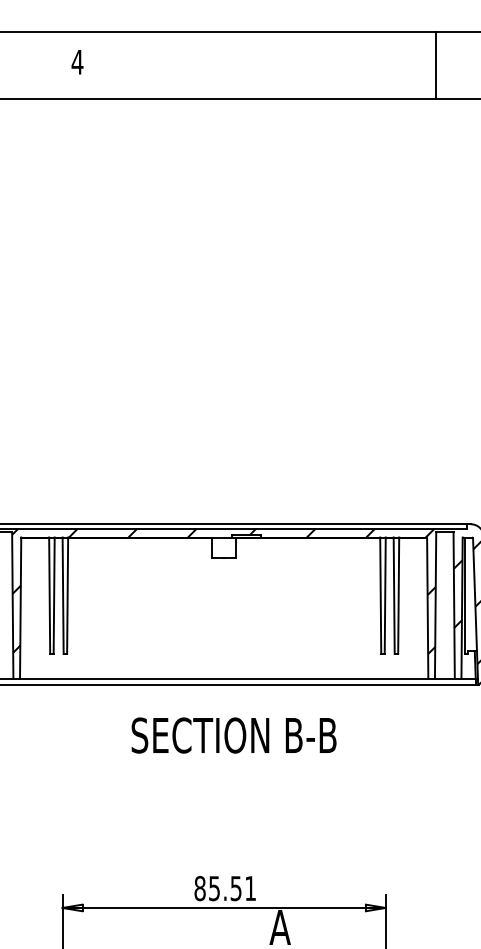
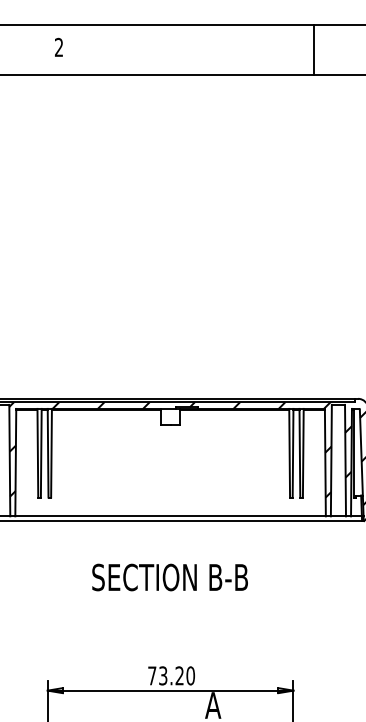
text: (76, 60) -> (58, 46), 4 -> 2
line: (435, 64) -> (313, 49), moved
text: (233, 735) -> (169, 577), moved
text: (225, 888) -> (171, 675), 85.51 -> 73.20

